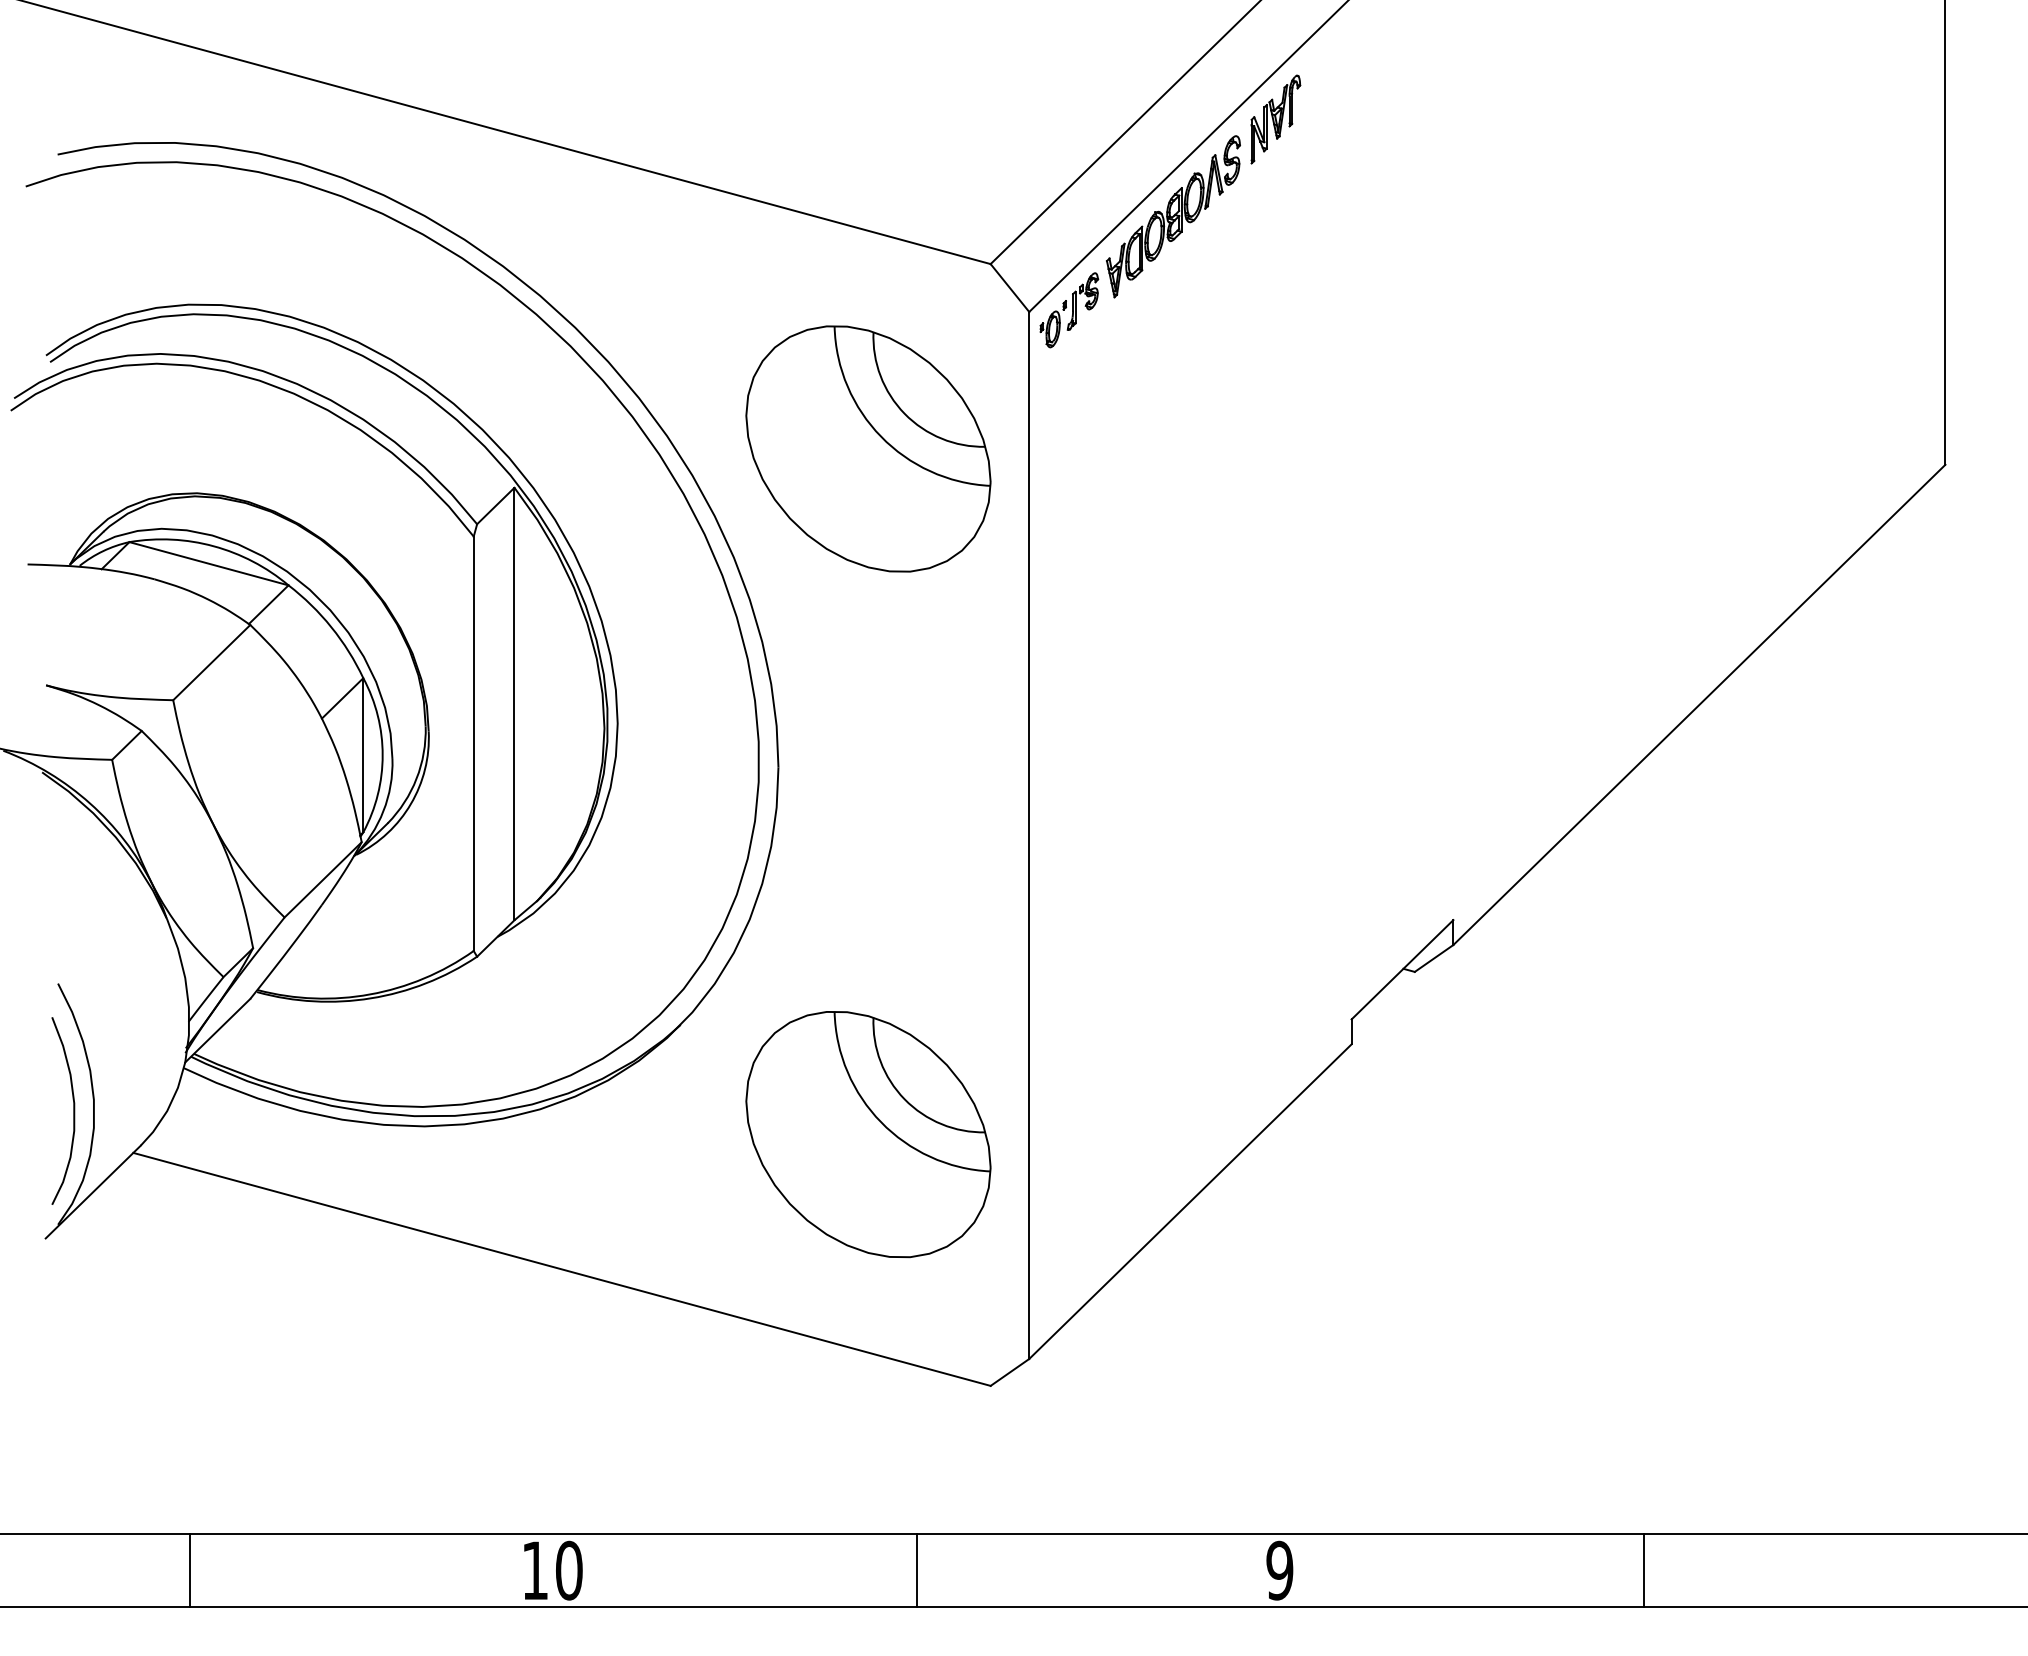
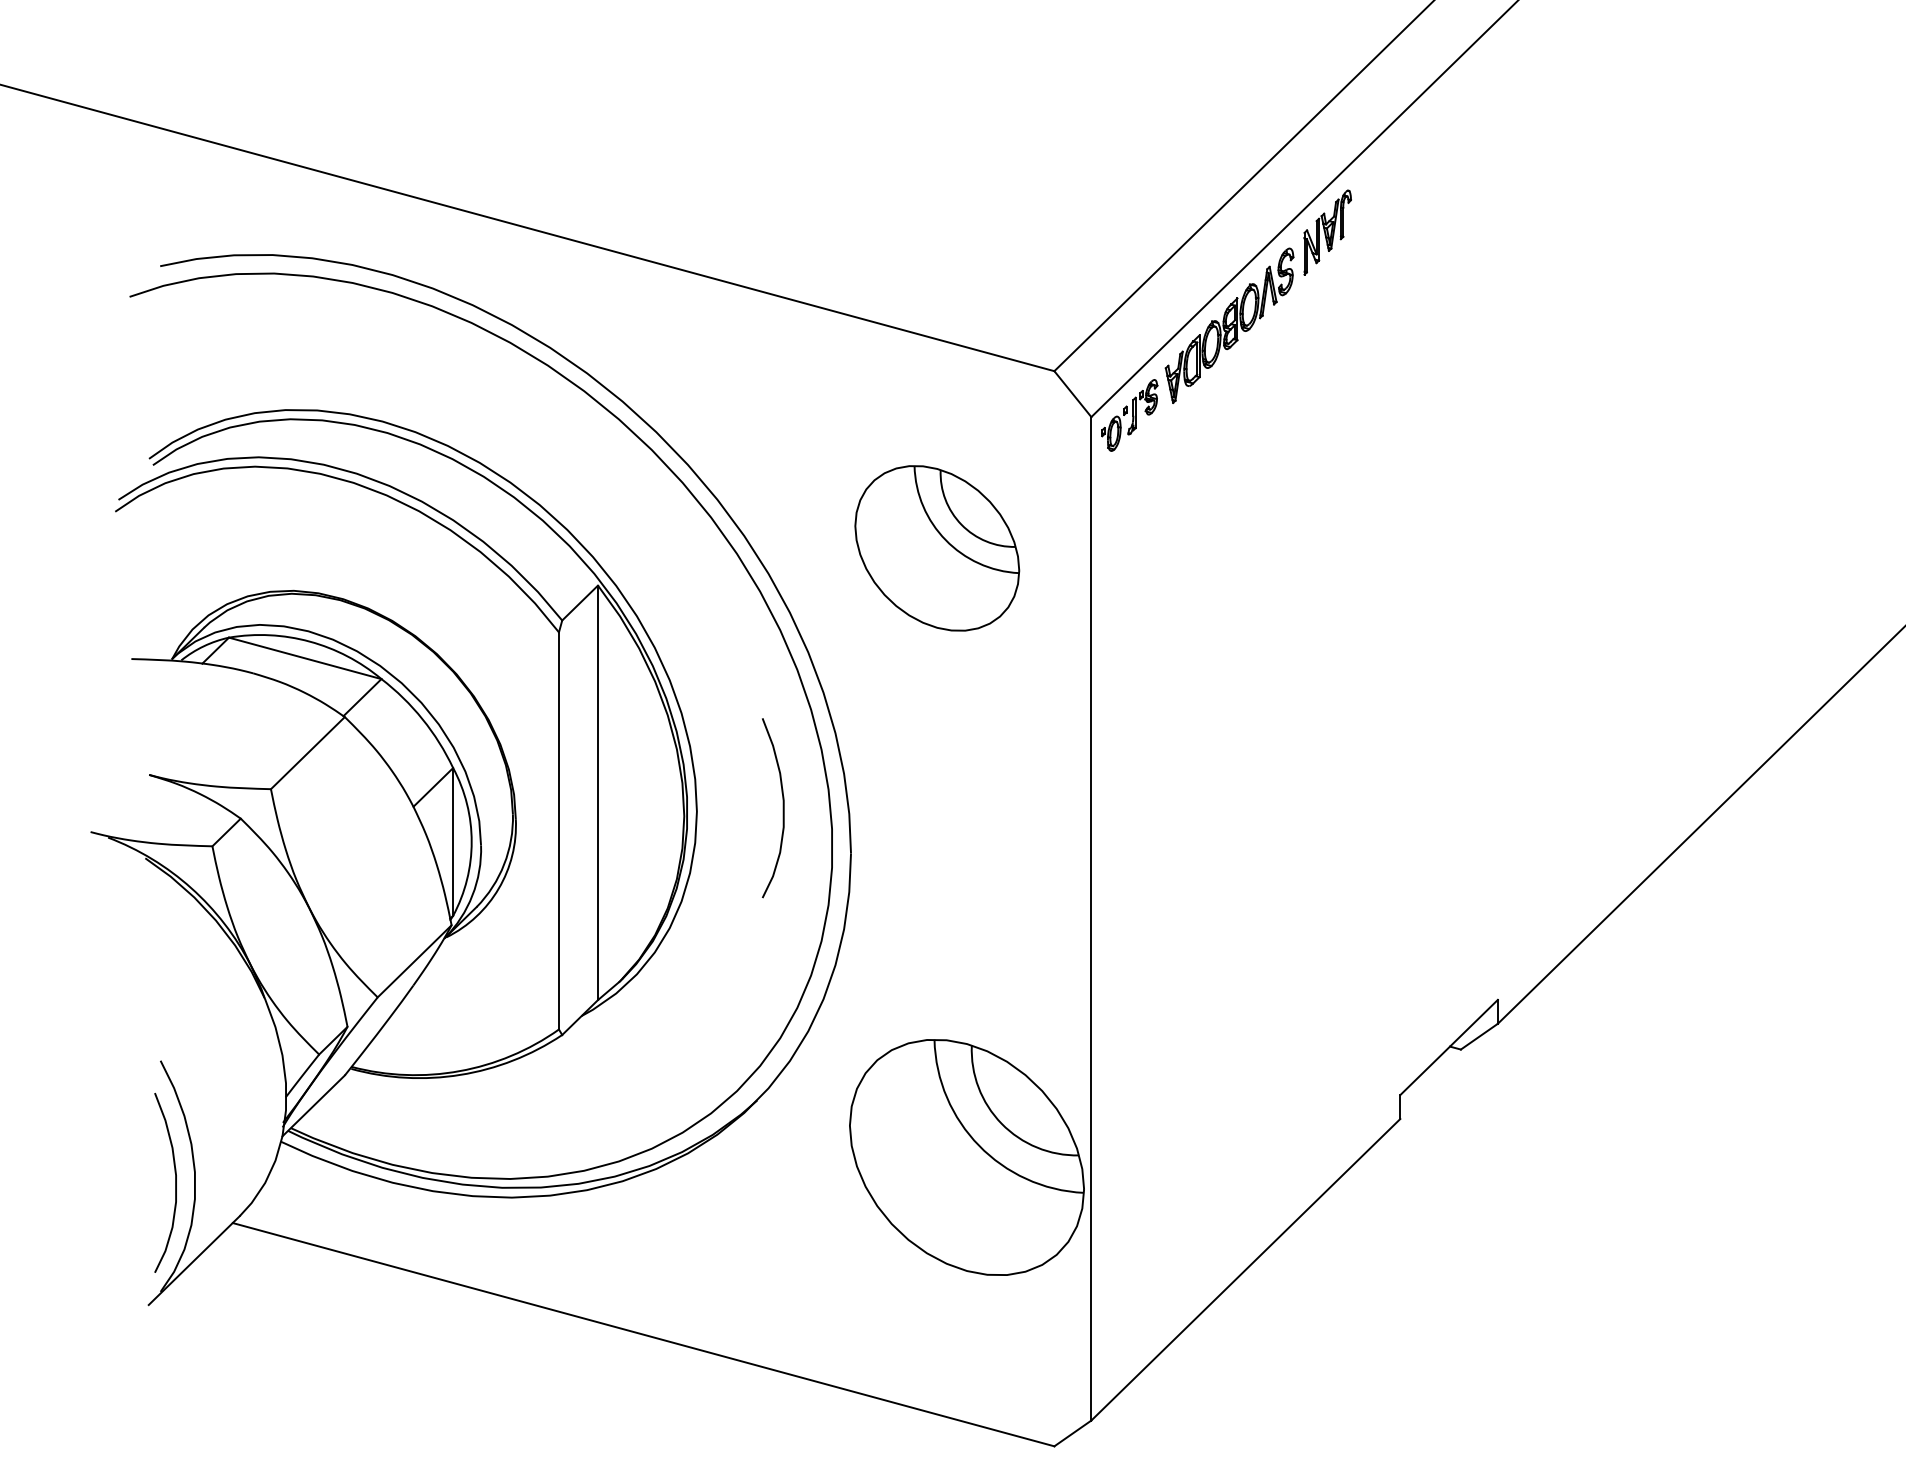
part: (868, 448) -> (937, 547), size x0.7
curve: (707, 719) -> (783, 807), added
part: (868, 1134) -> (967, 1157), moved

